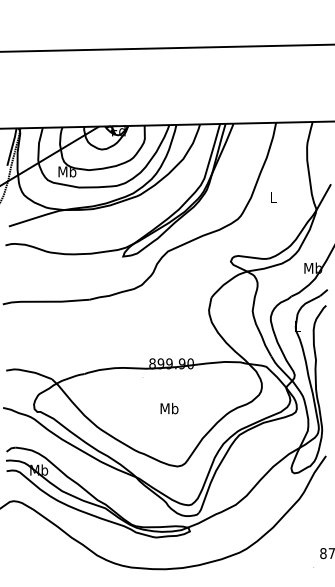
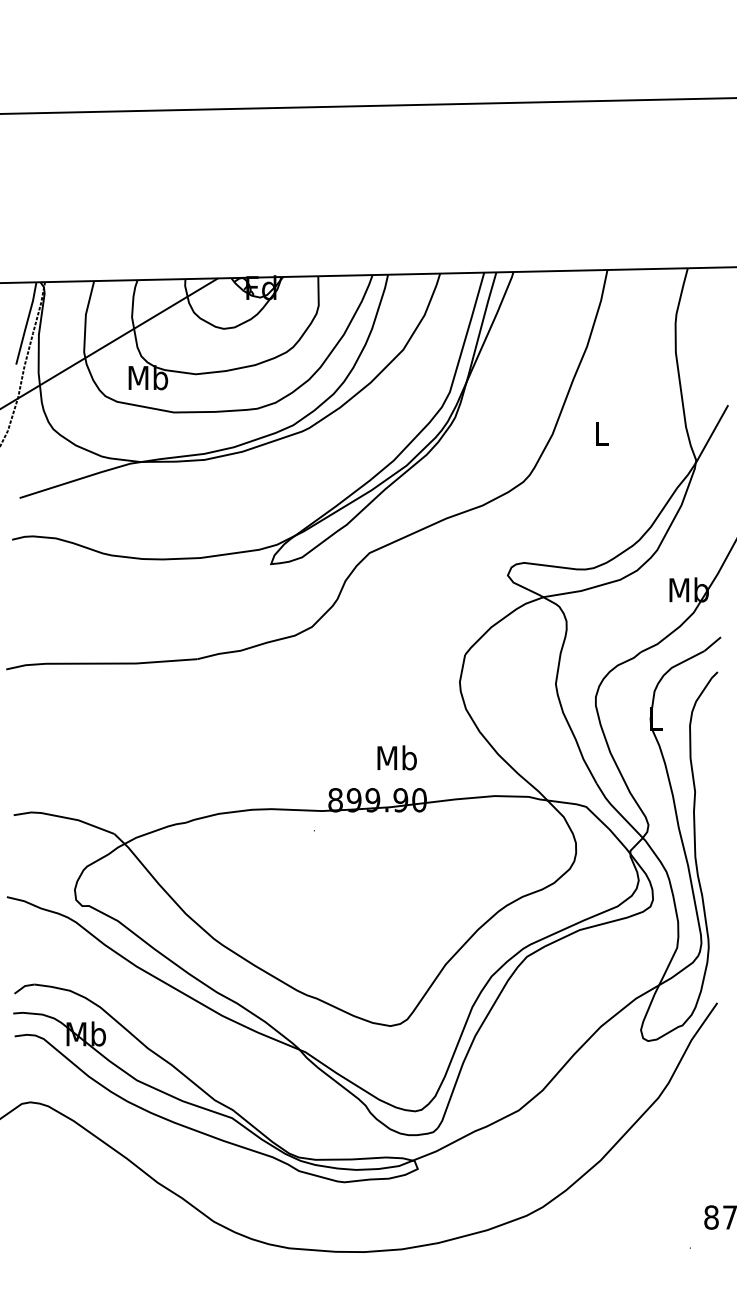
text: (169, 408) -> (397, 757), moved

